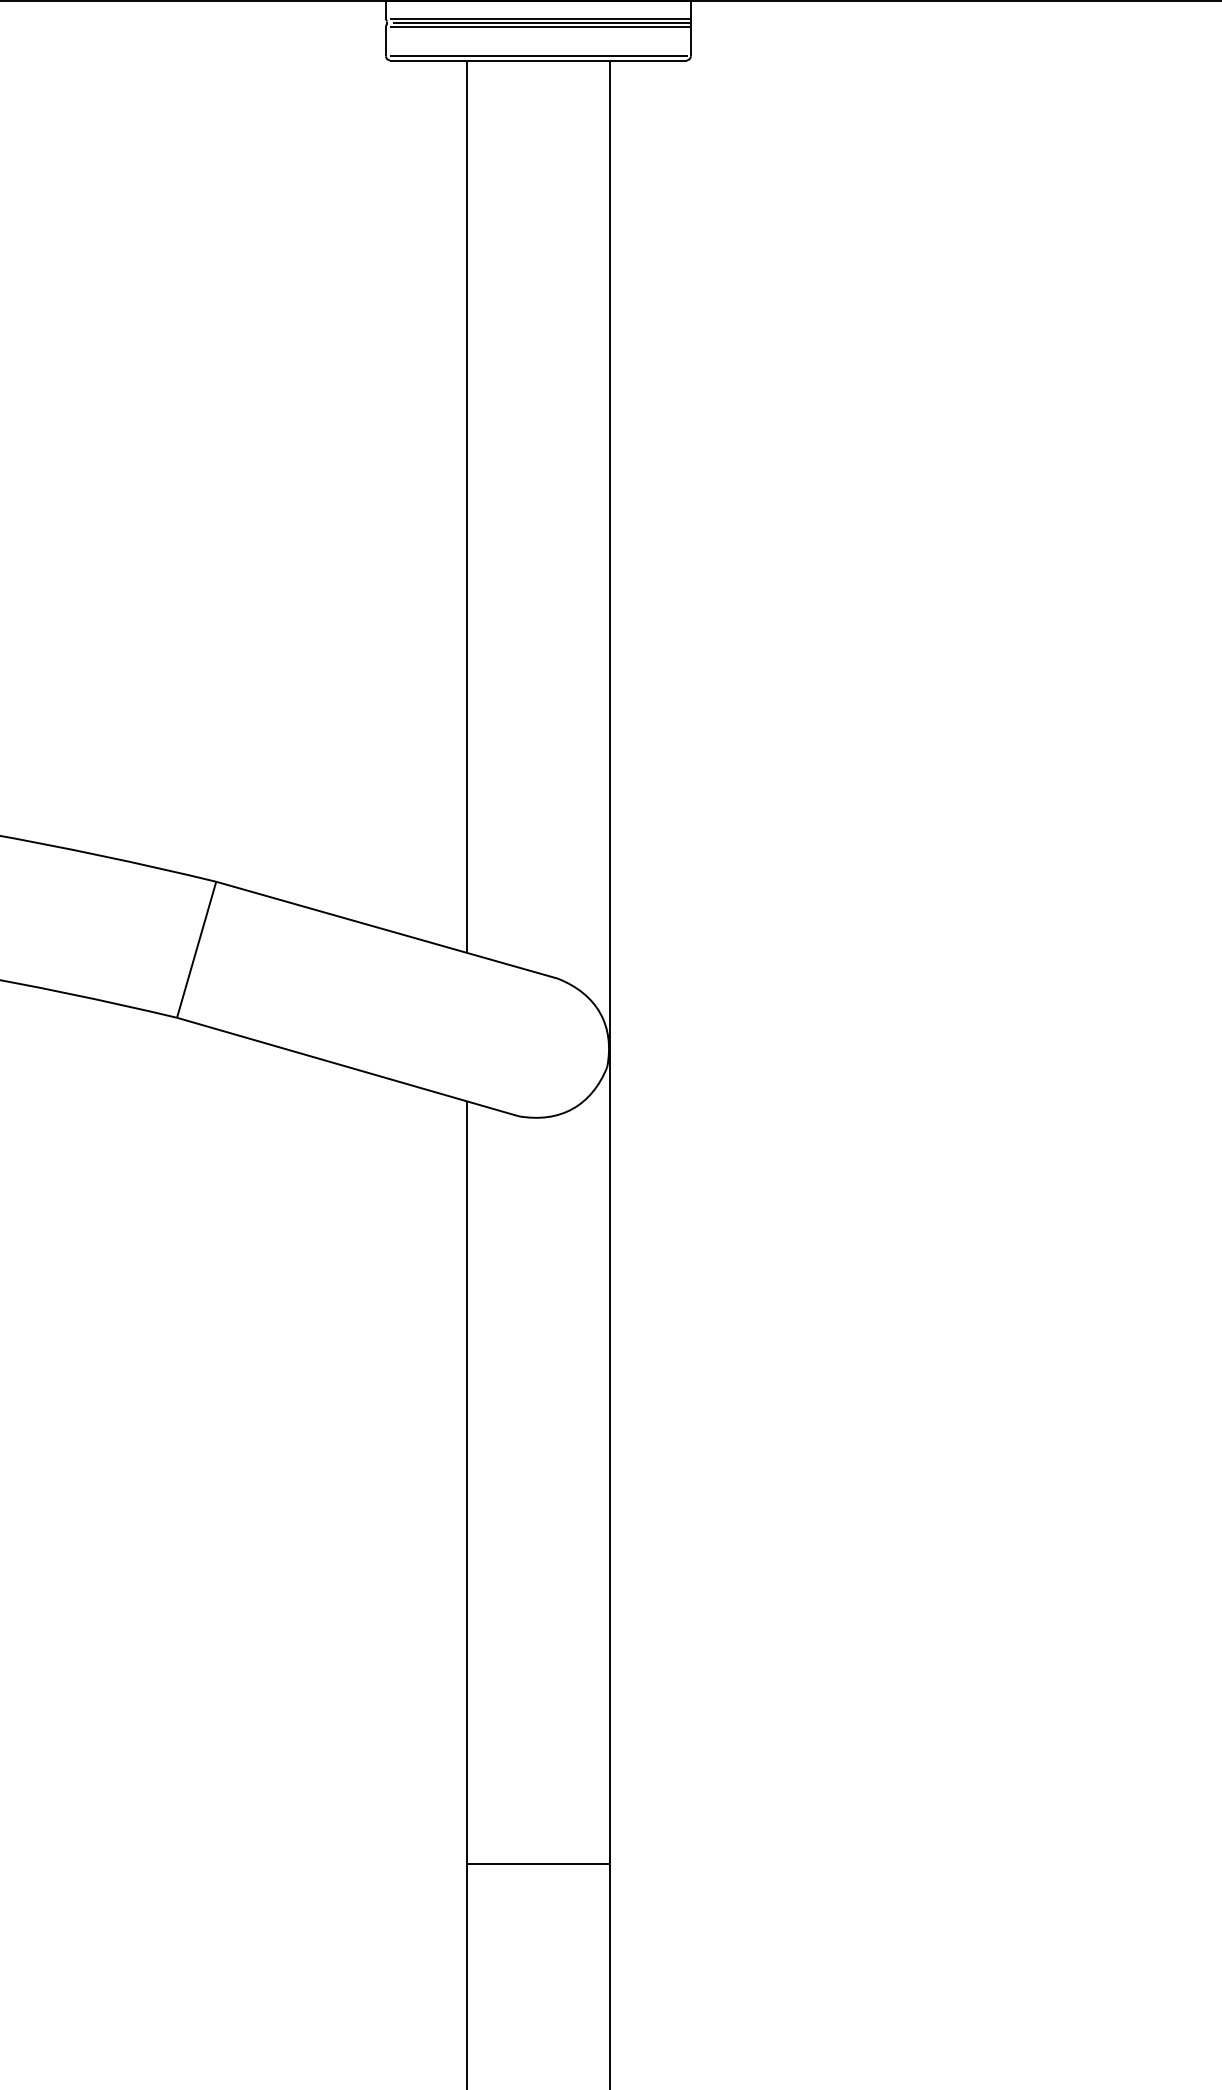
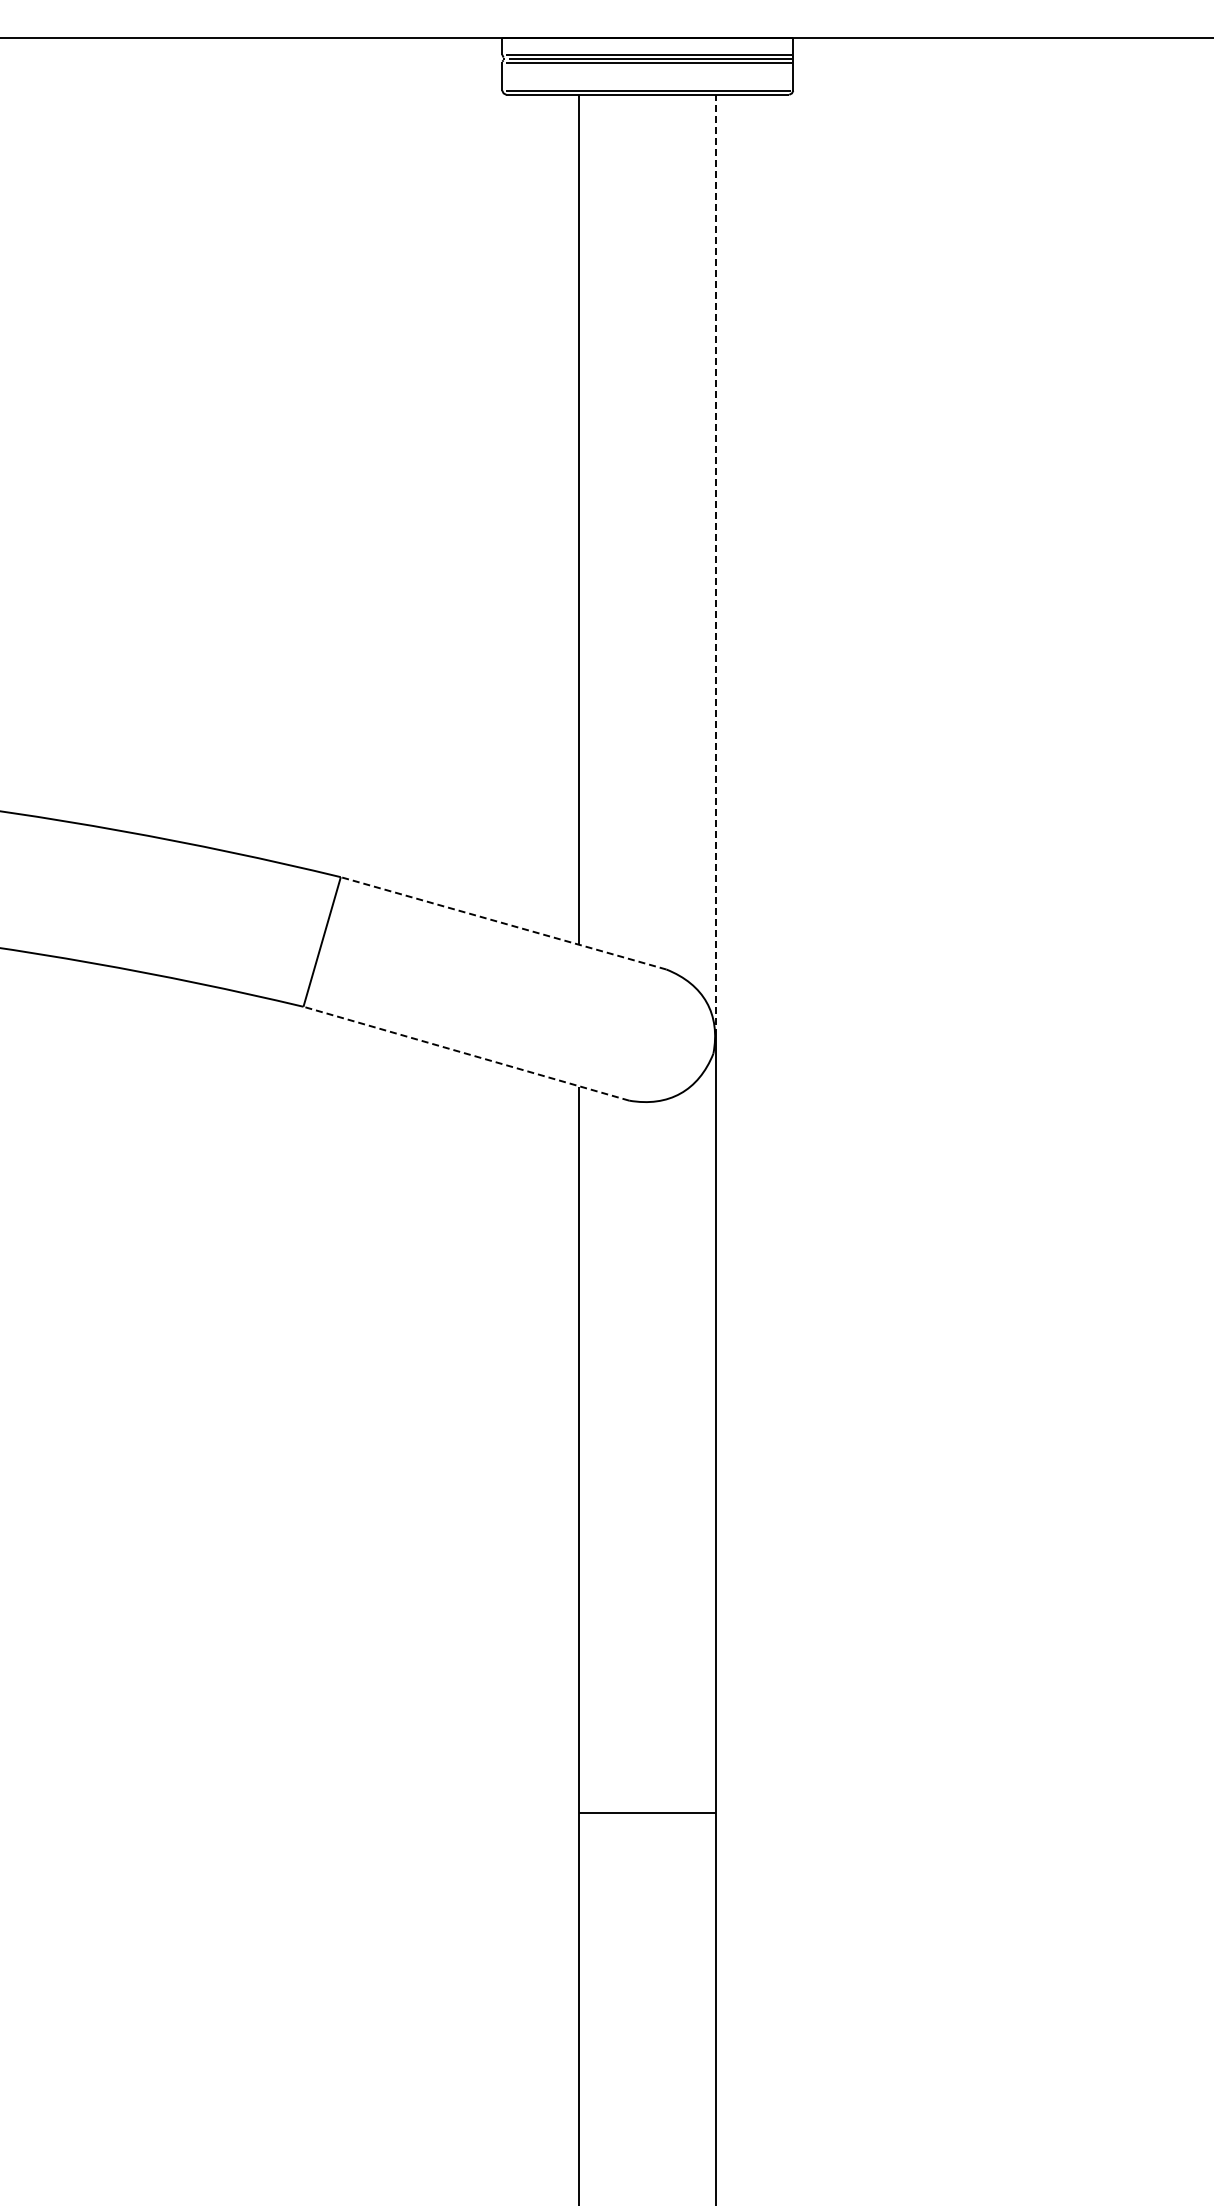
line: (610, 553) -> (716, 564), solid -> dashed
line: (386, 930) -> (503, 923), solid -> dashed
line: (347, 1066) -> (465, 1053), solid -> dashed

